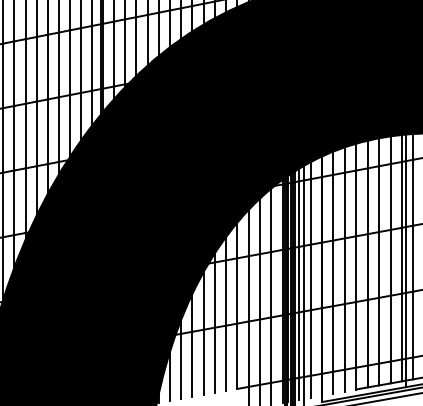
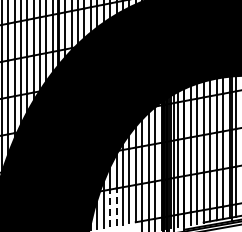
line: (203, 363) -> (116, 207), solid -> dashed
line: (193, 364) -> (110, 208), solid -> dashed

